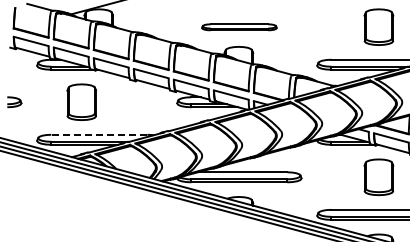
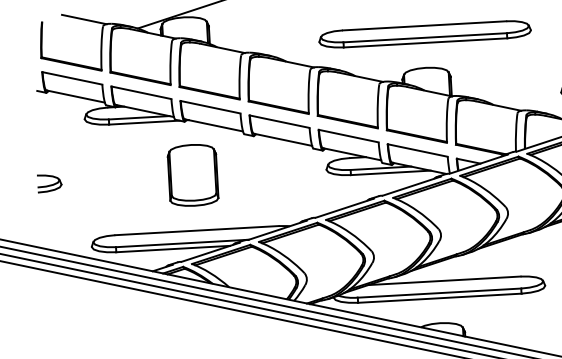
part: (239, 27) -> (425, 34), size x1.67
part: (81, 101) -> (192, 174), moved
line: (98, 134) -> (195, 230), dashed -> solid

